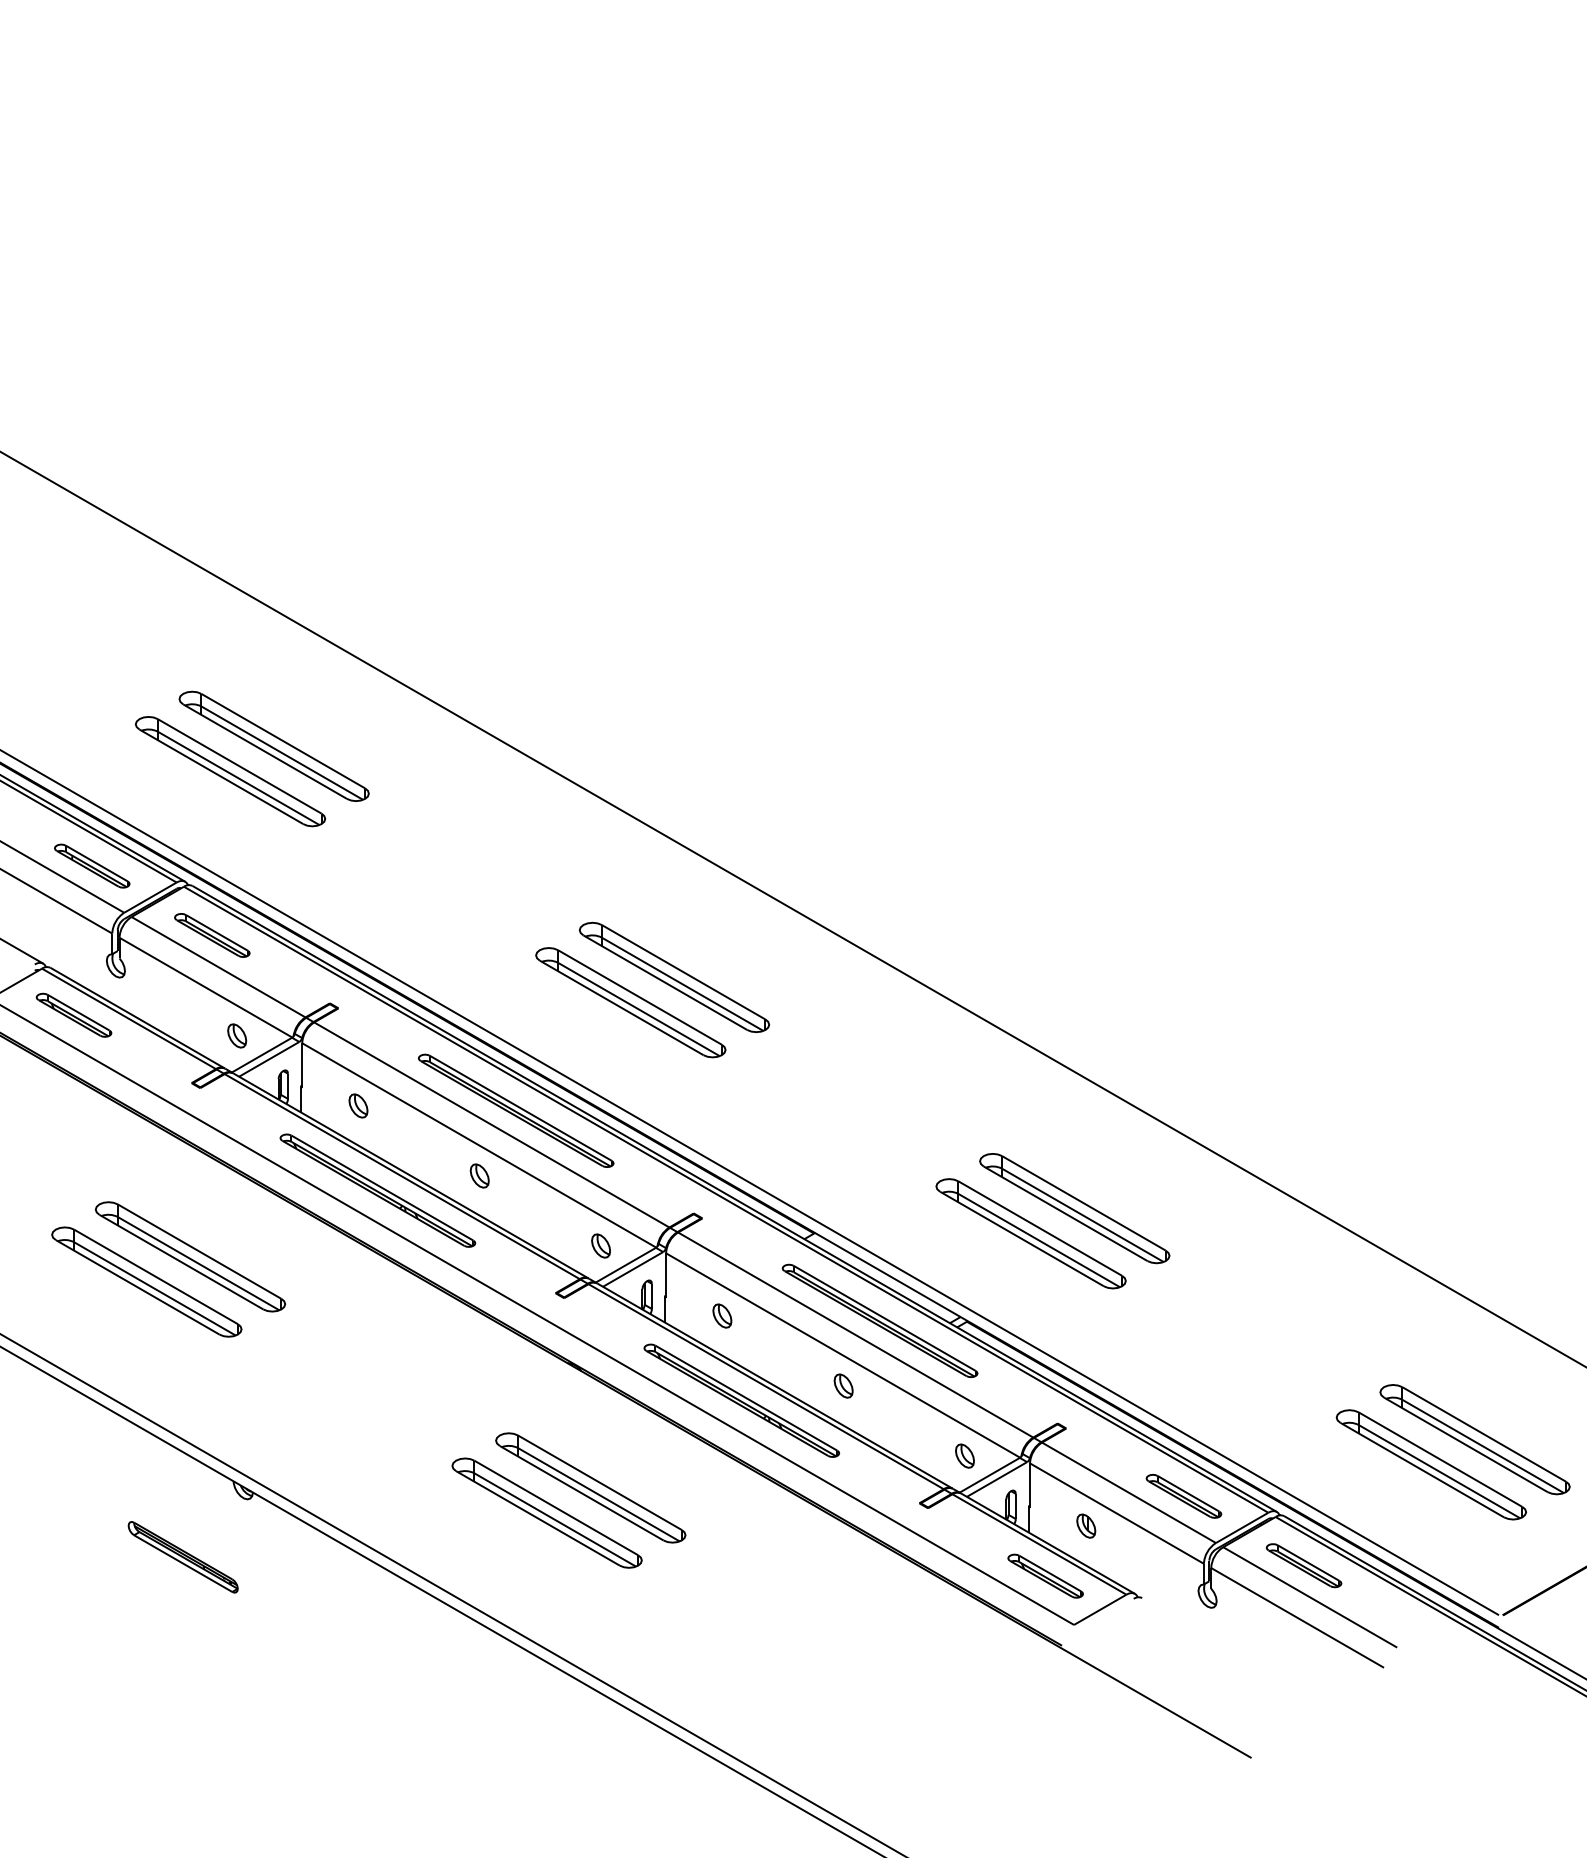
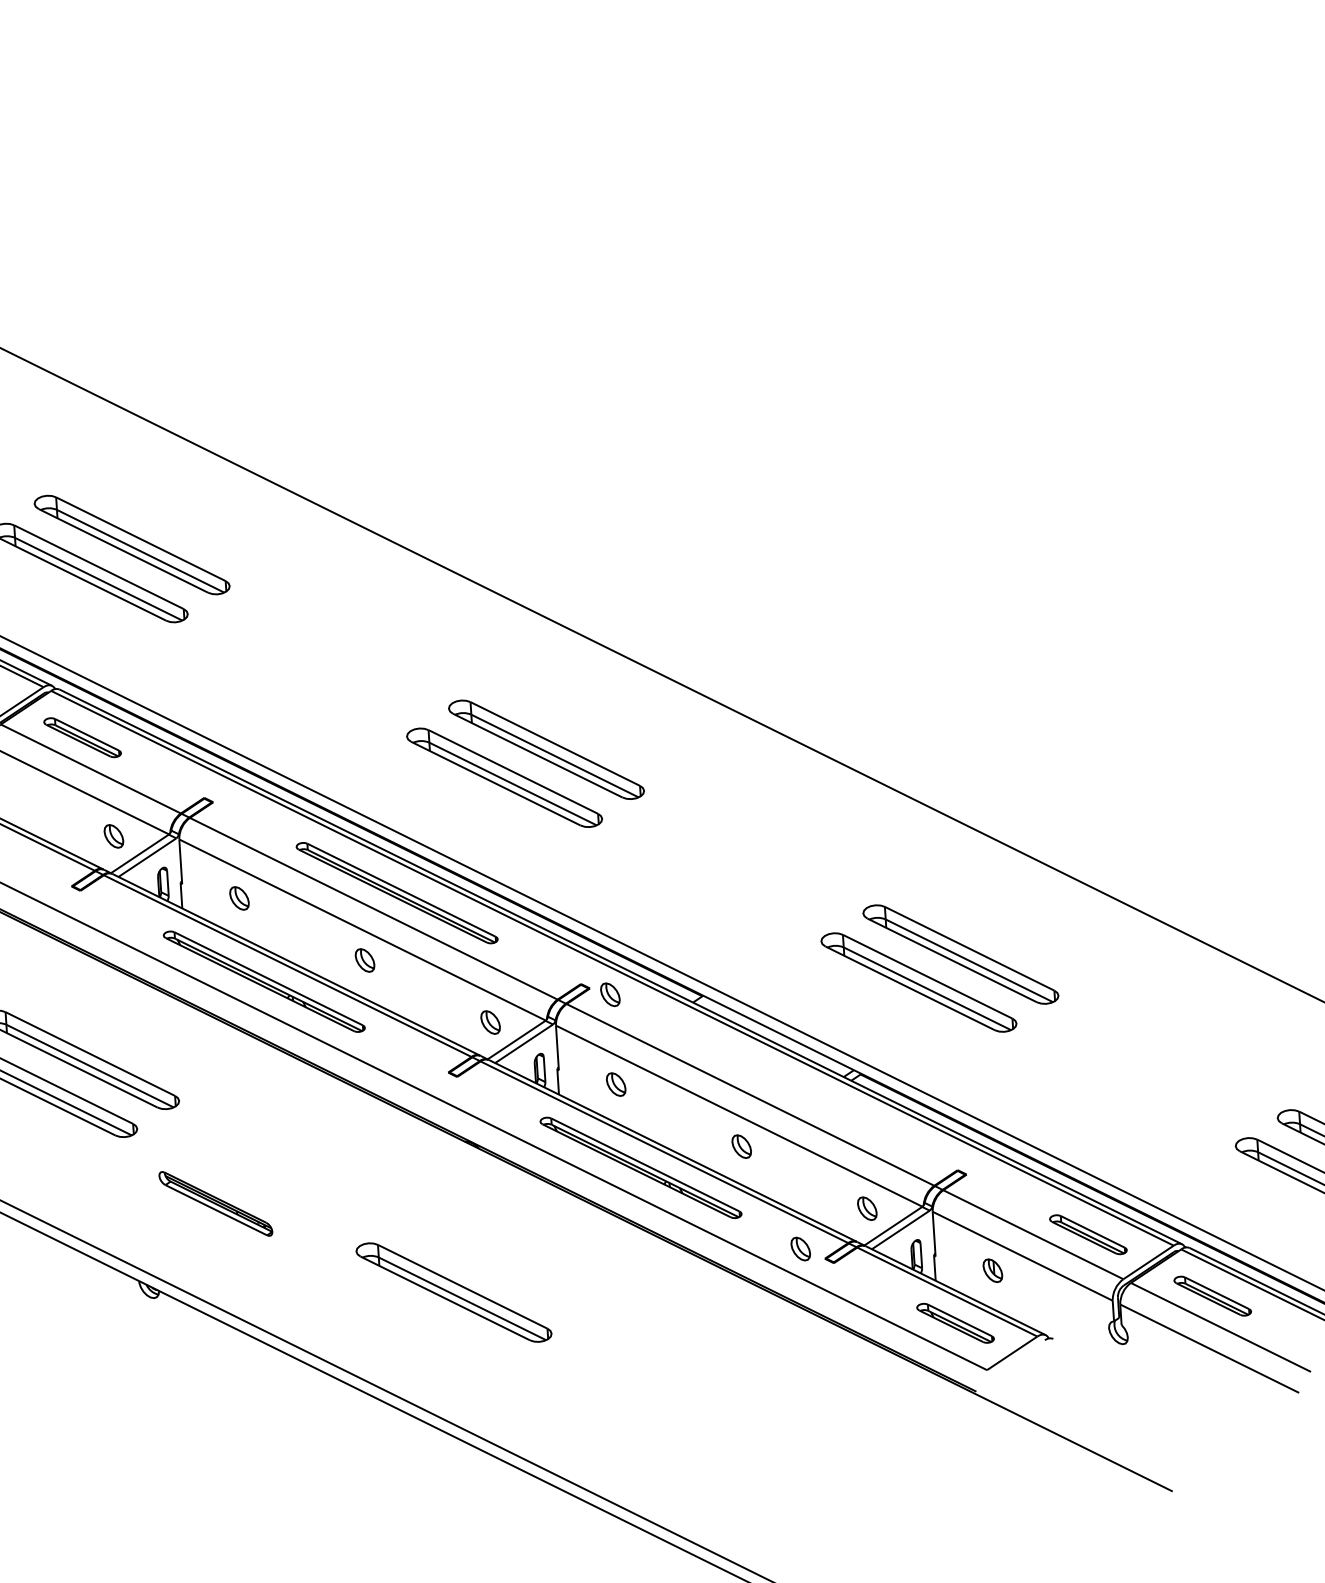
part: (722, 1225) -> (610, 994), added
part: (879, 1320) -> (773, 1078), removed
part: (590, 1487) -> (495, 1264), removed
part: (895, 1491) -> (800, 1248), added
part: (182, 1557) -> (215, 1204), moved

